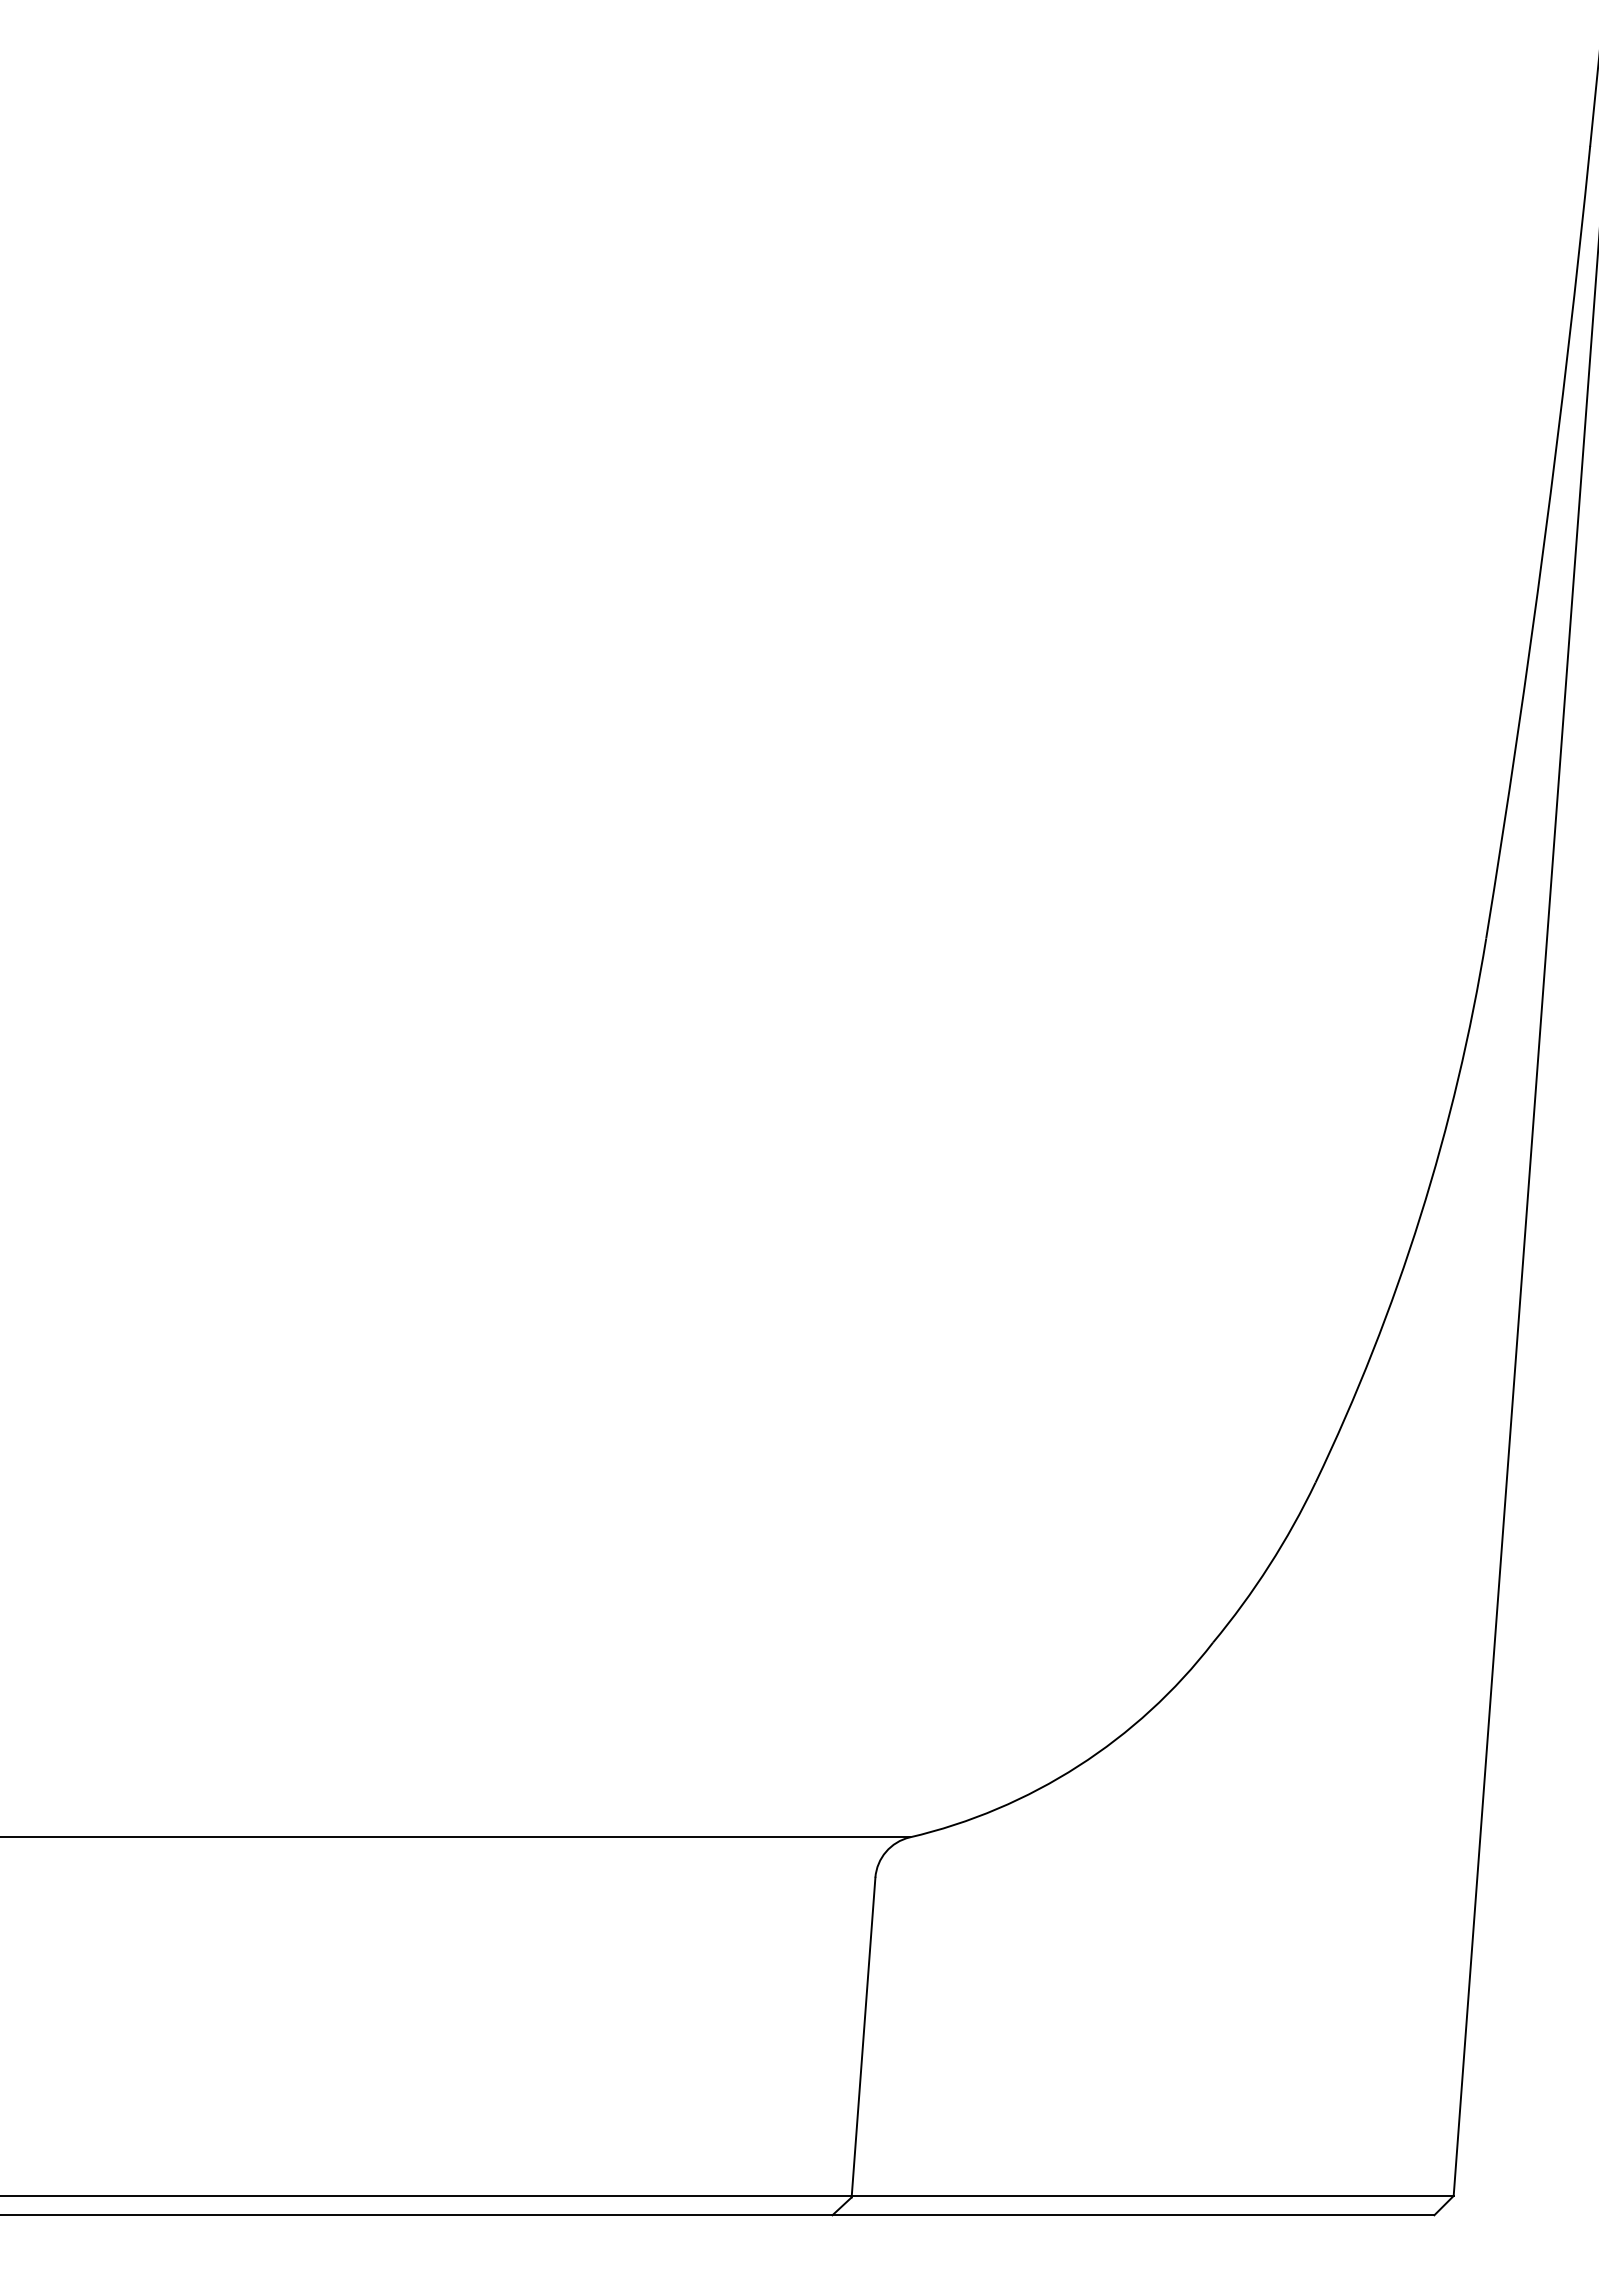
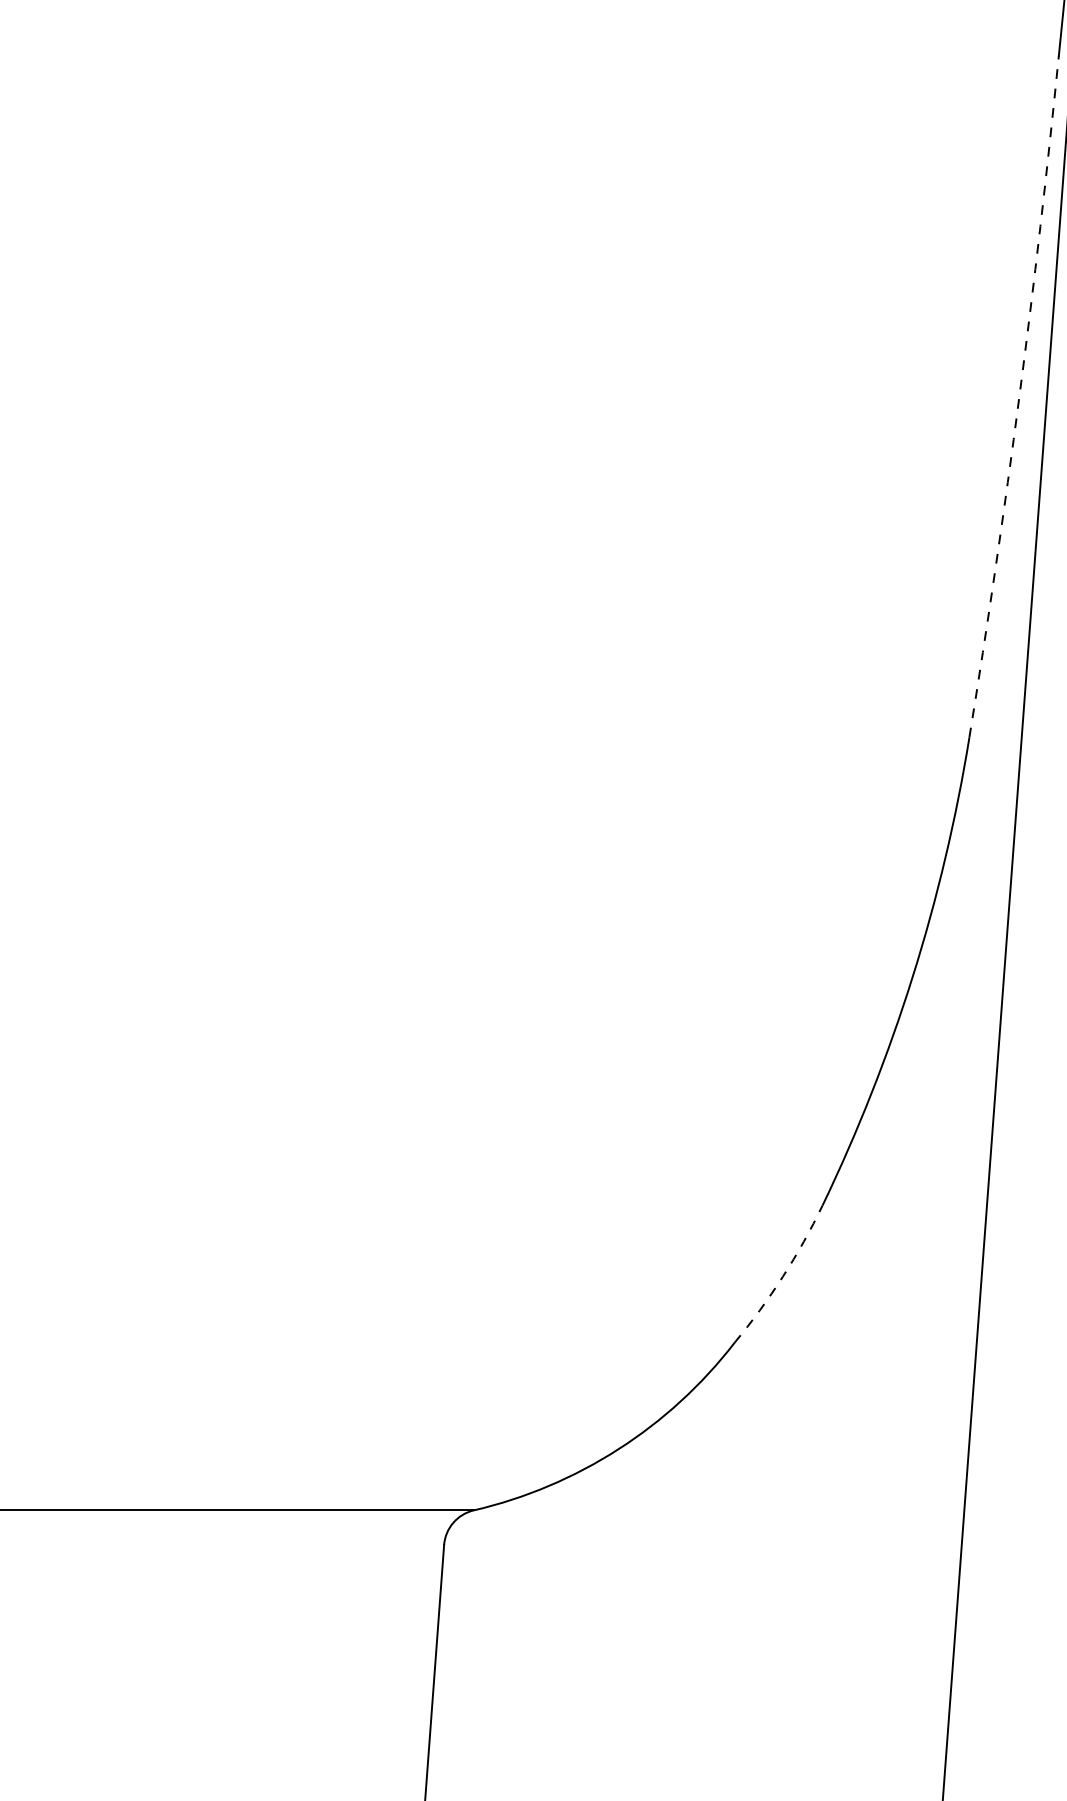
arc: (1544, 542) -> (1019, 396), solid -> dashed
arc: (1269, 1565) -> (783, 1276), solid -> dashed

